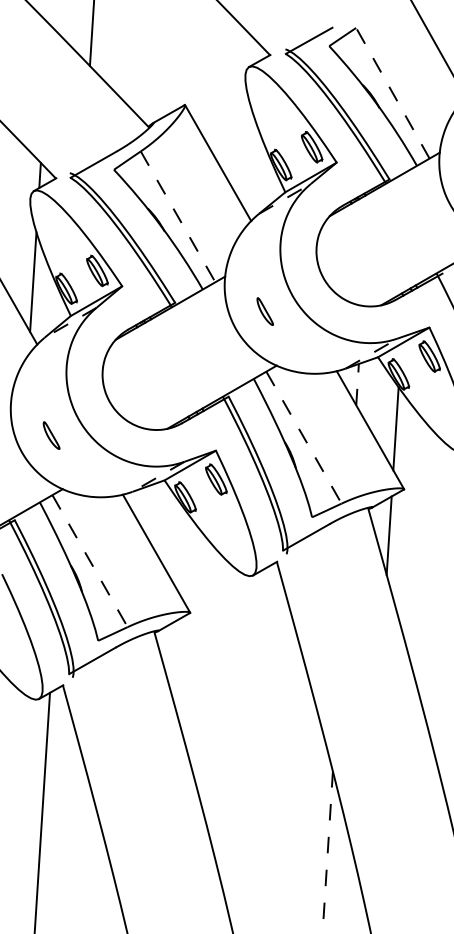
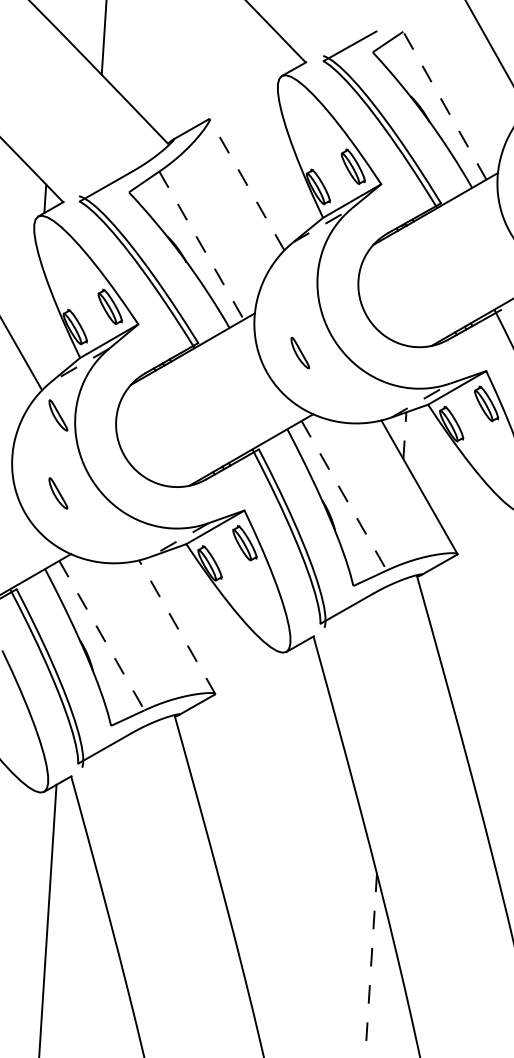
line: (217, 162) -> (246, 184), solid -> dashed
line: (33, 282) -> (37, 319), removed
part: (51, 366) -> (58, 415), added
line: (396, 428) -> (448, 485), removed
line: (389, 535) -> (440, 606), removed
line: (156, 553) -> (177, 626), solid -> dashed

